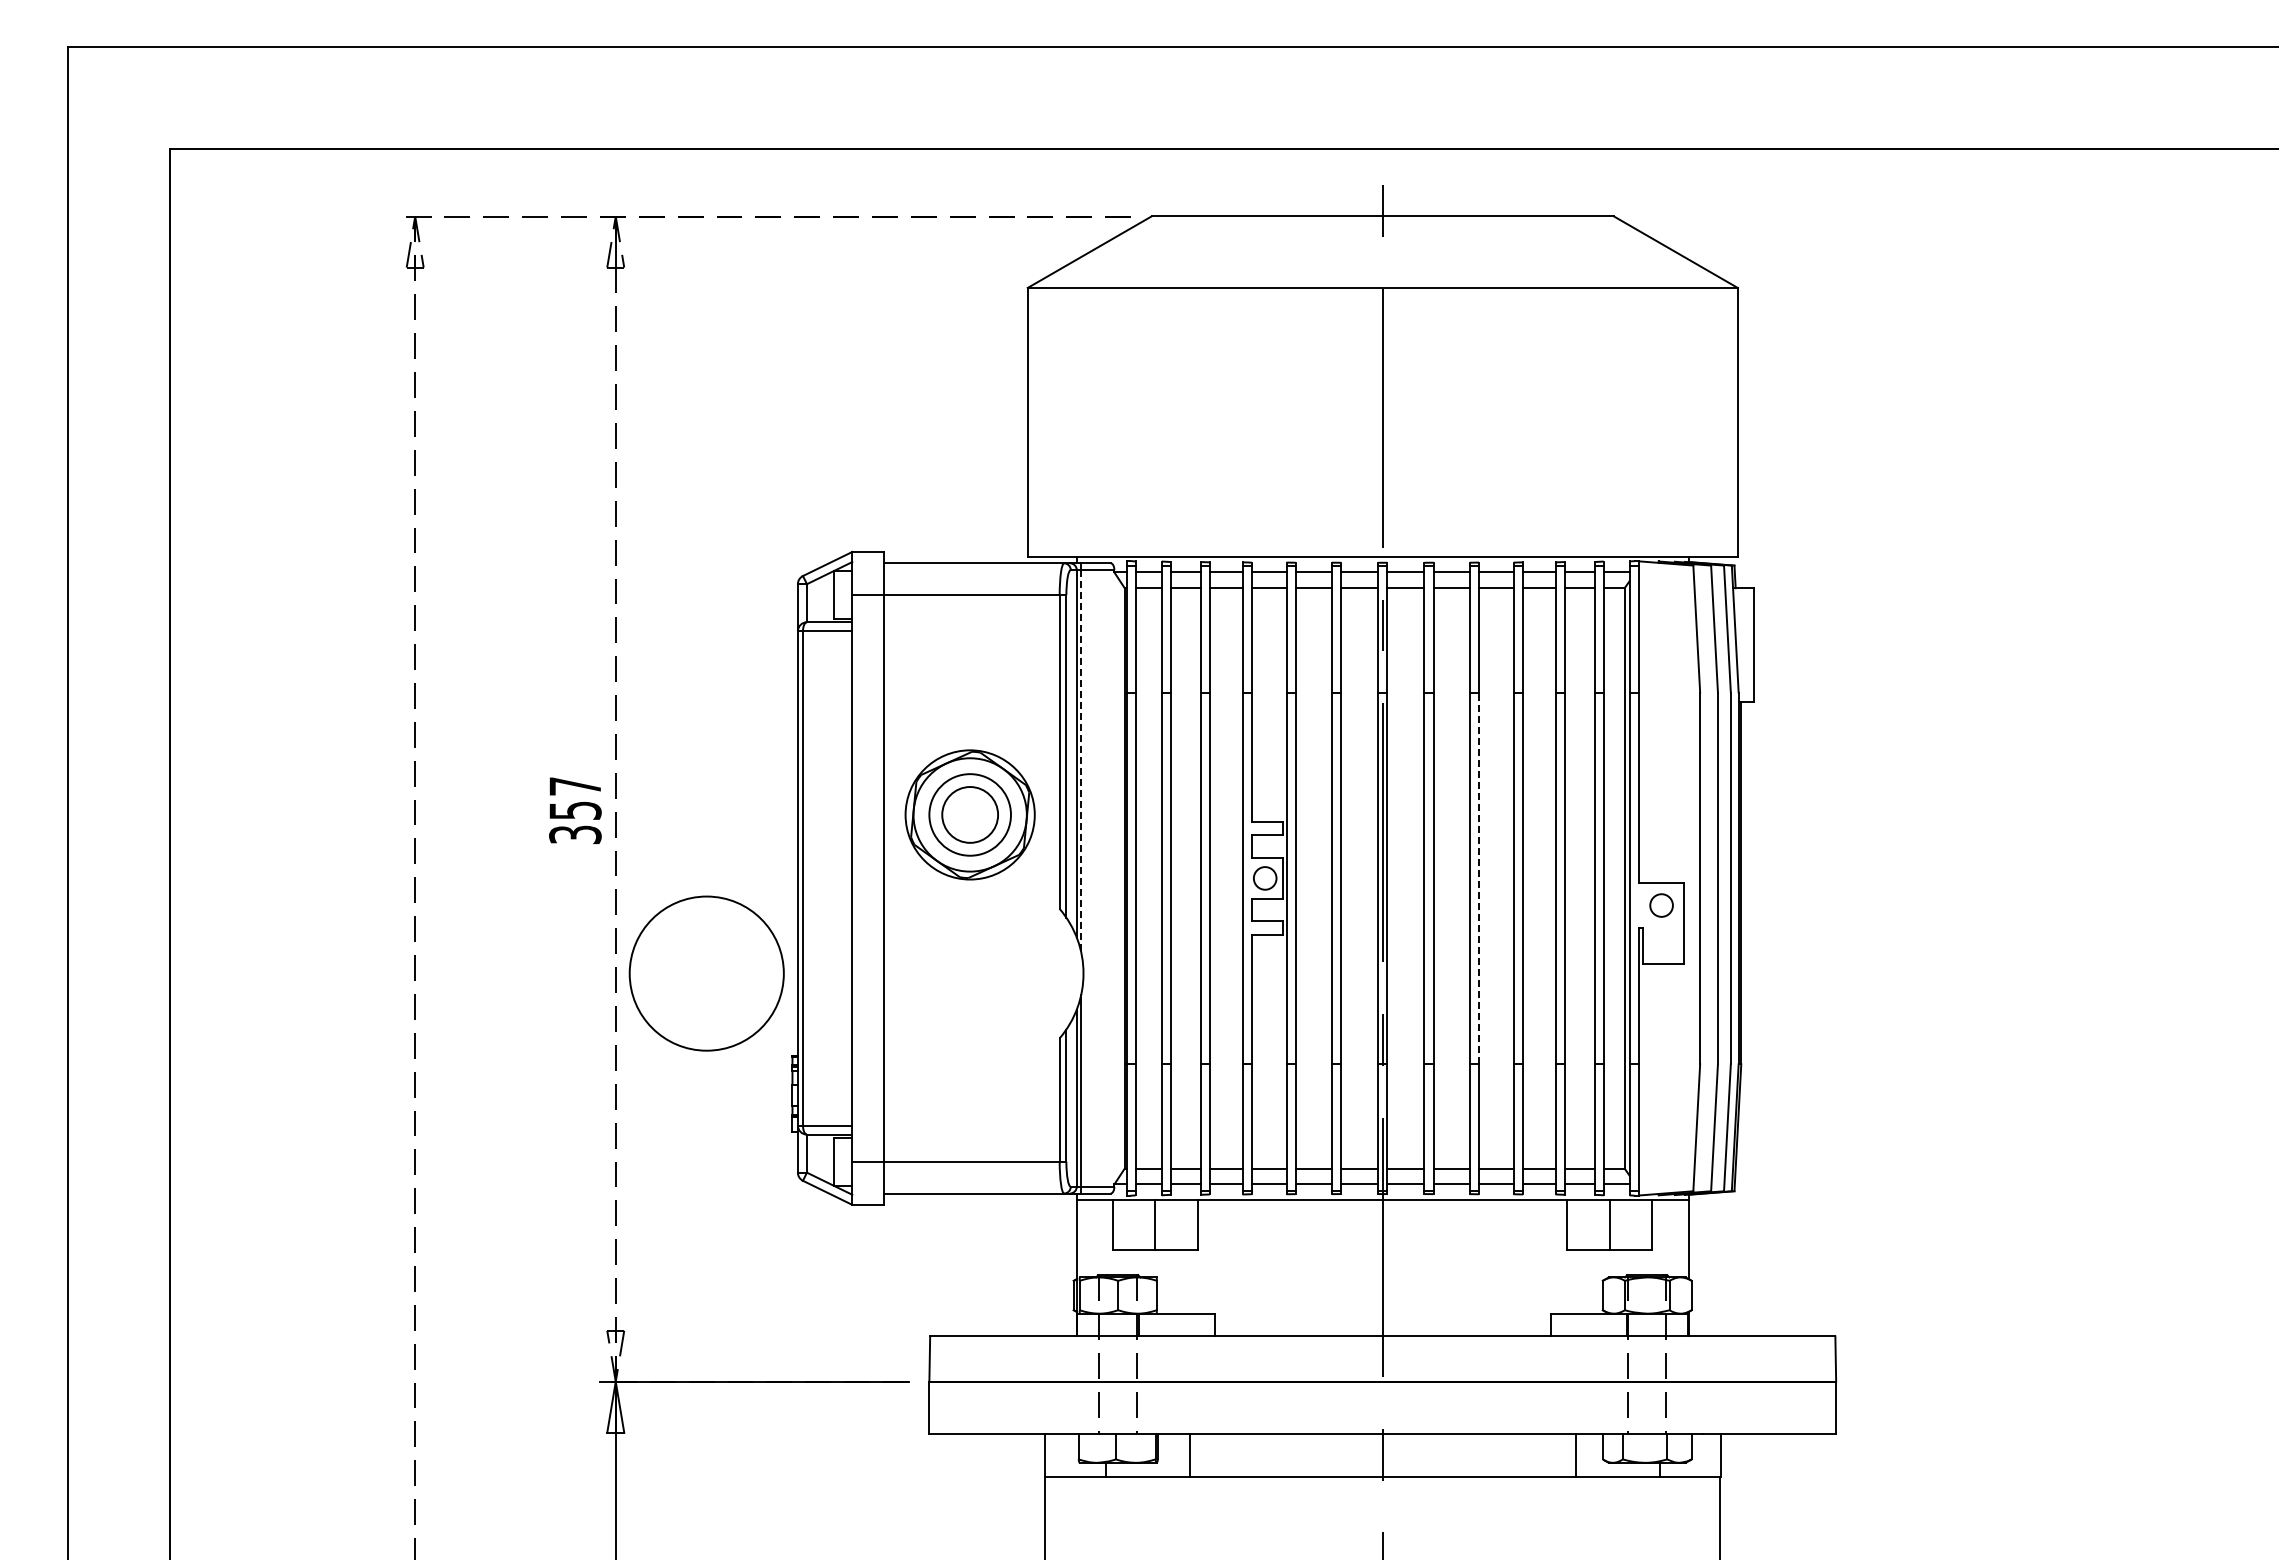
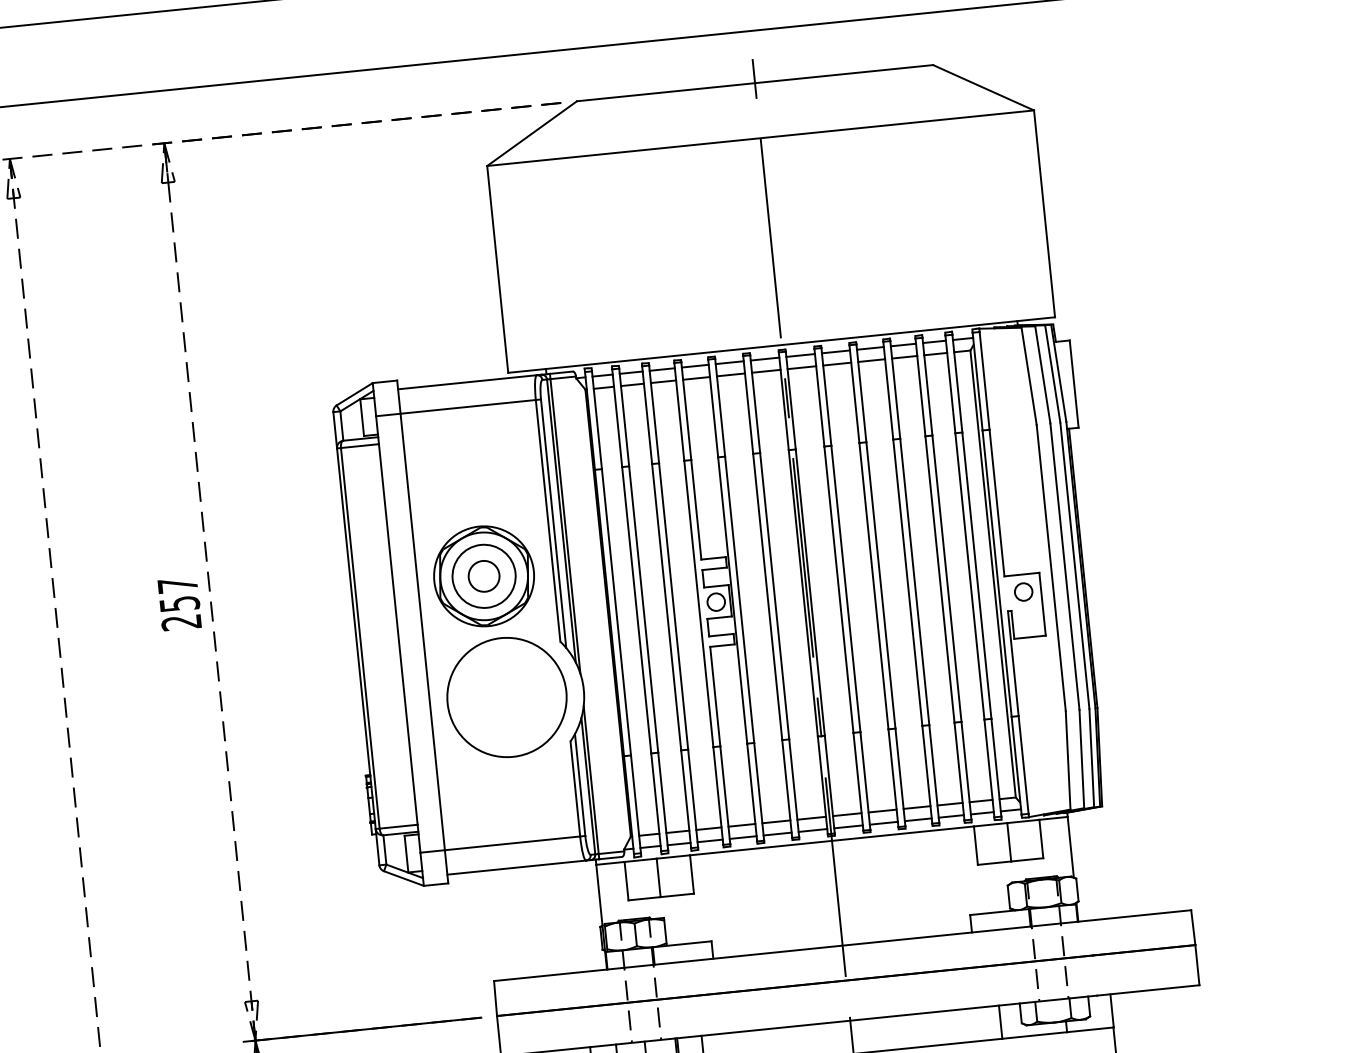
line: (1081, 761) -> (565, 526), dashed -> solid
circle: (970, 814) -> (484, 575), size x0.71
text: (575, 834) -> (181, 622), 357 -> 257
line: (1478, 878) -> (880, 585), dashed -> solid
circle: (706, 973) -> (506, 697), moved

